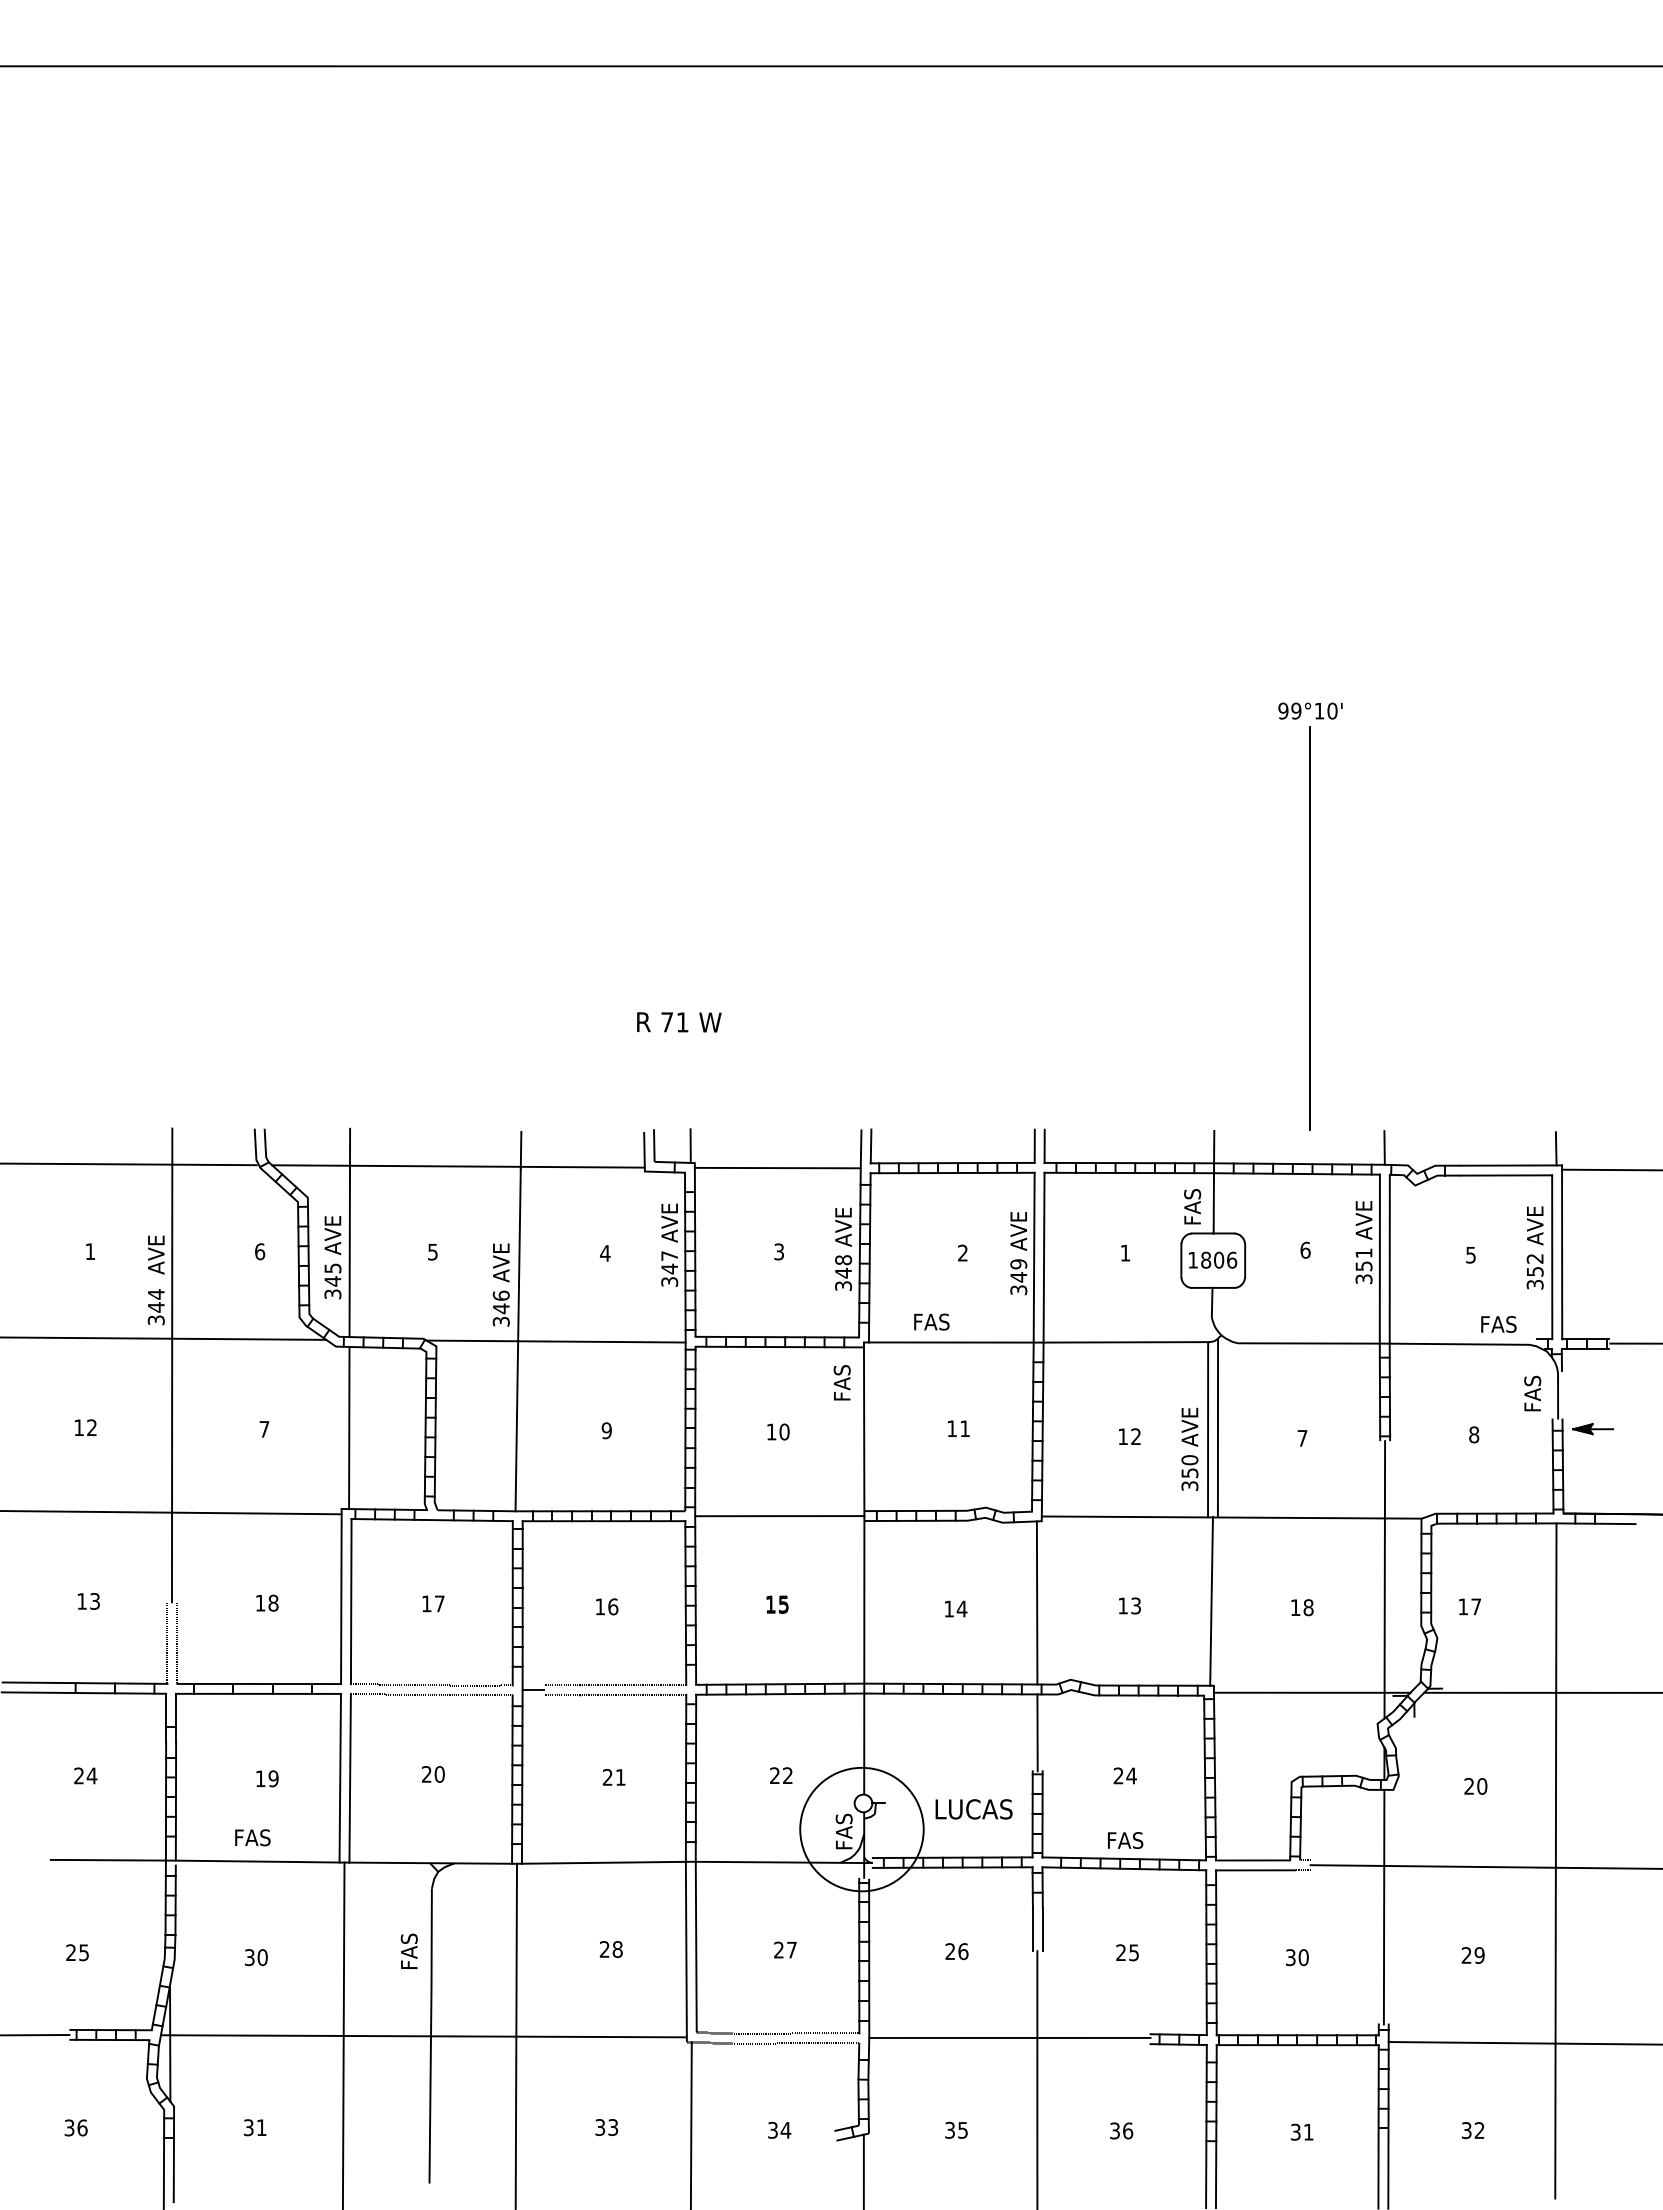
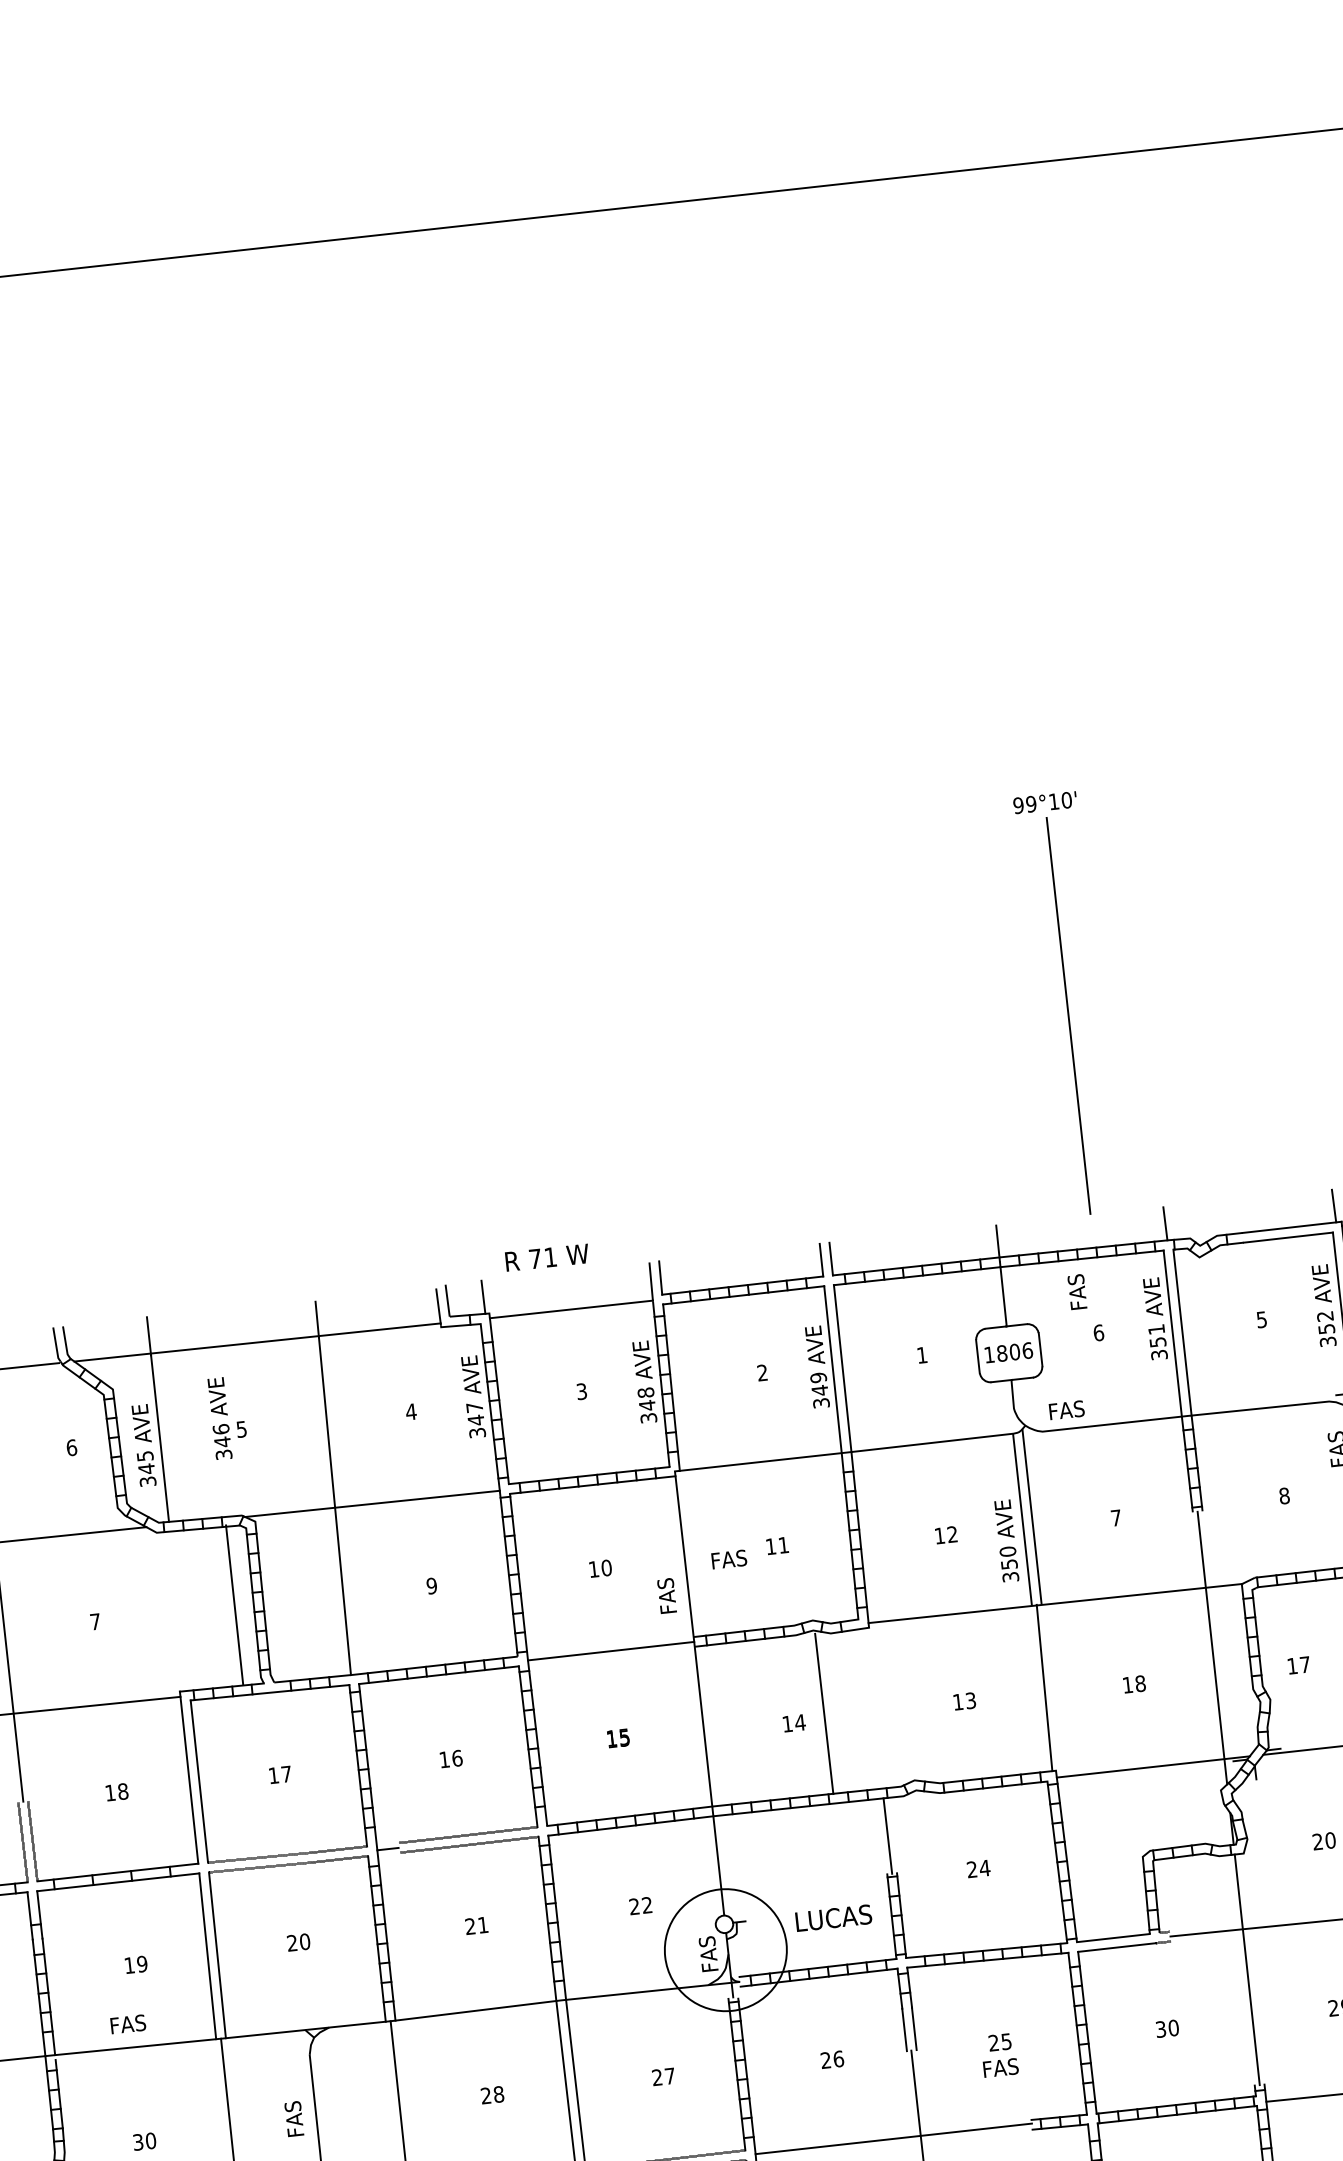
text: (679, 1022) -> (547, 1257), moved
text: (1192, 1206) -> (1077, 1291), moved
text: (500, 1284) -> (219, 1418), moved
text: (931, 1321) -> (728, 1558), moved
text: (1498, 1324) -> (1066, 1410), moved
text: (841, 1382) -> (666, 1595), moved
line: (349, 1427) -> (234, 1604), moved
line: (1036, 1602) -> (823, 1713), moved
text: (1125, 1840) -> (1000, 2067), moved

